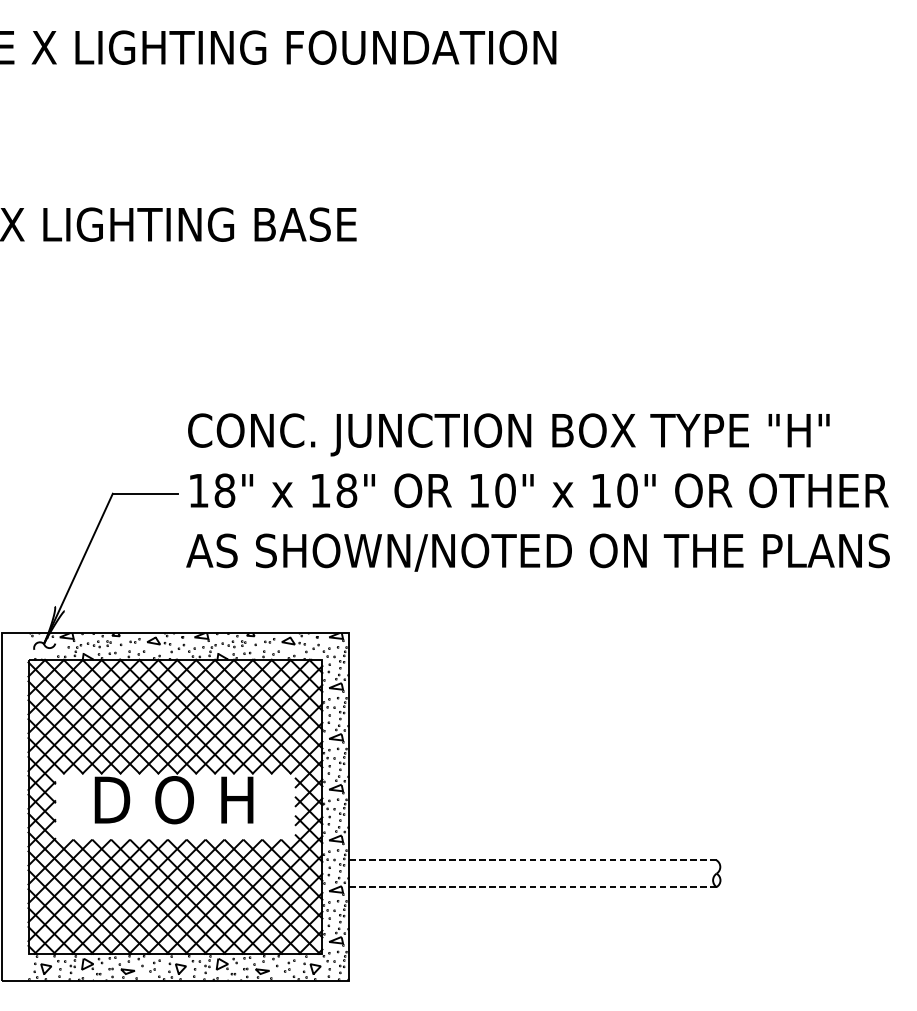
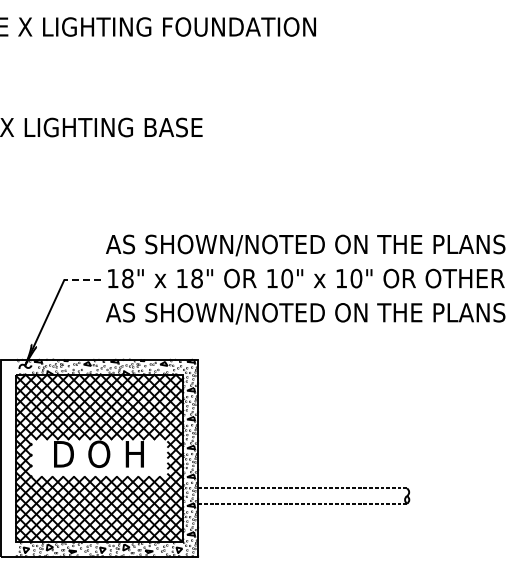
text: (537, 434) -> (305, 246), CONC. JUNCTION BOX TYPE "H" -> AS SHOWN/NOTED ON THE PLANS
line: (145, 494) -> (82, 280), solid -> dashed

